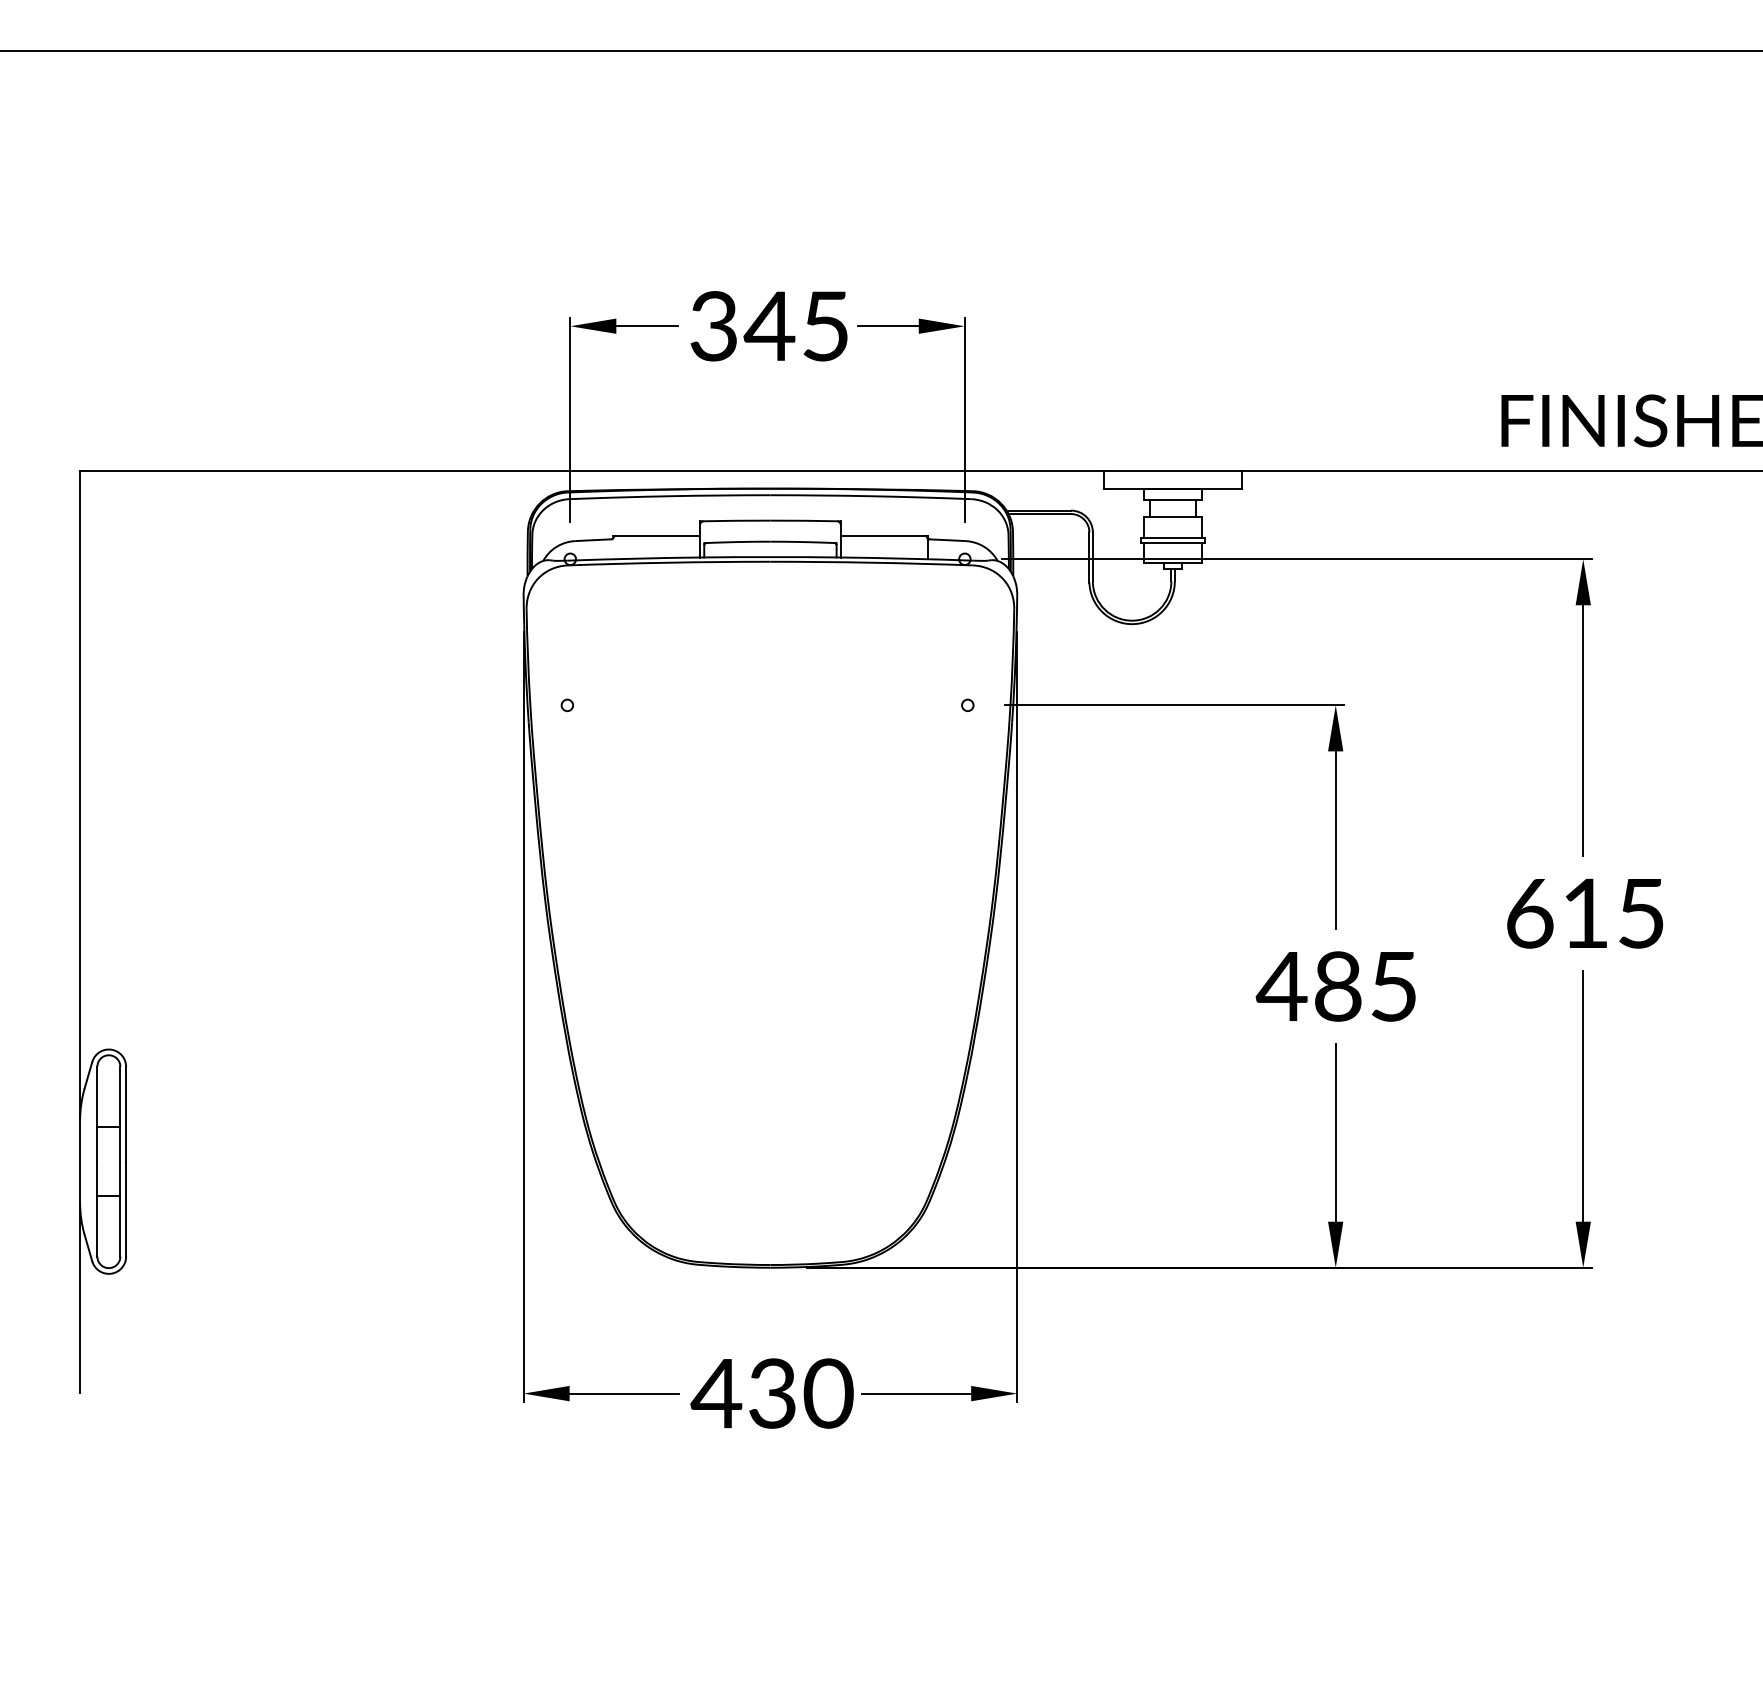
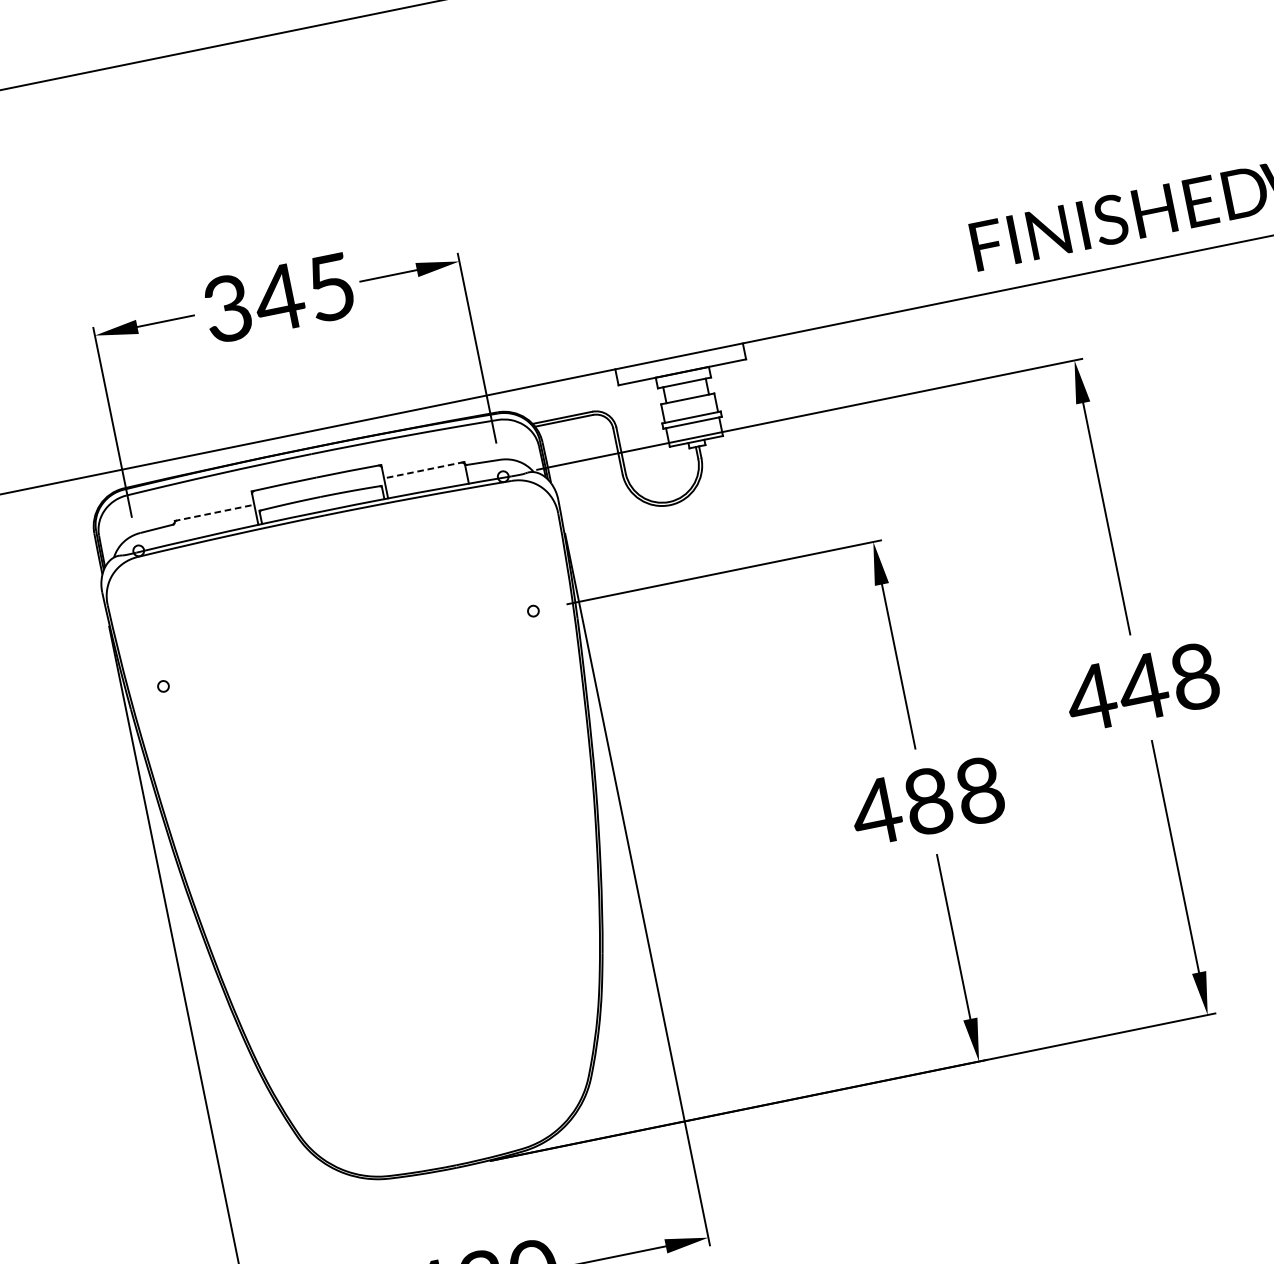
line: (656, 535) -> (213, 512), solid -> dashed
line: (884, 535) -> (424, 469), solid -> dashed
text: (1583, 913) -> (1141, 687), 615 -> 448
text: (1394, 986) -> (980, 790), 485 -> 488

